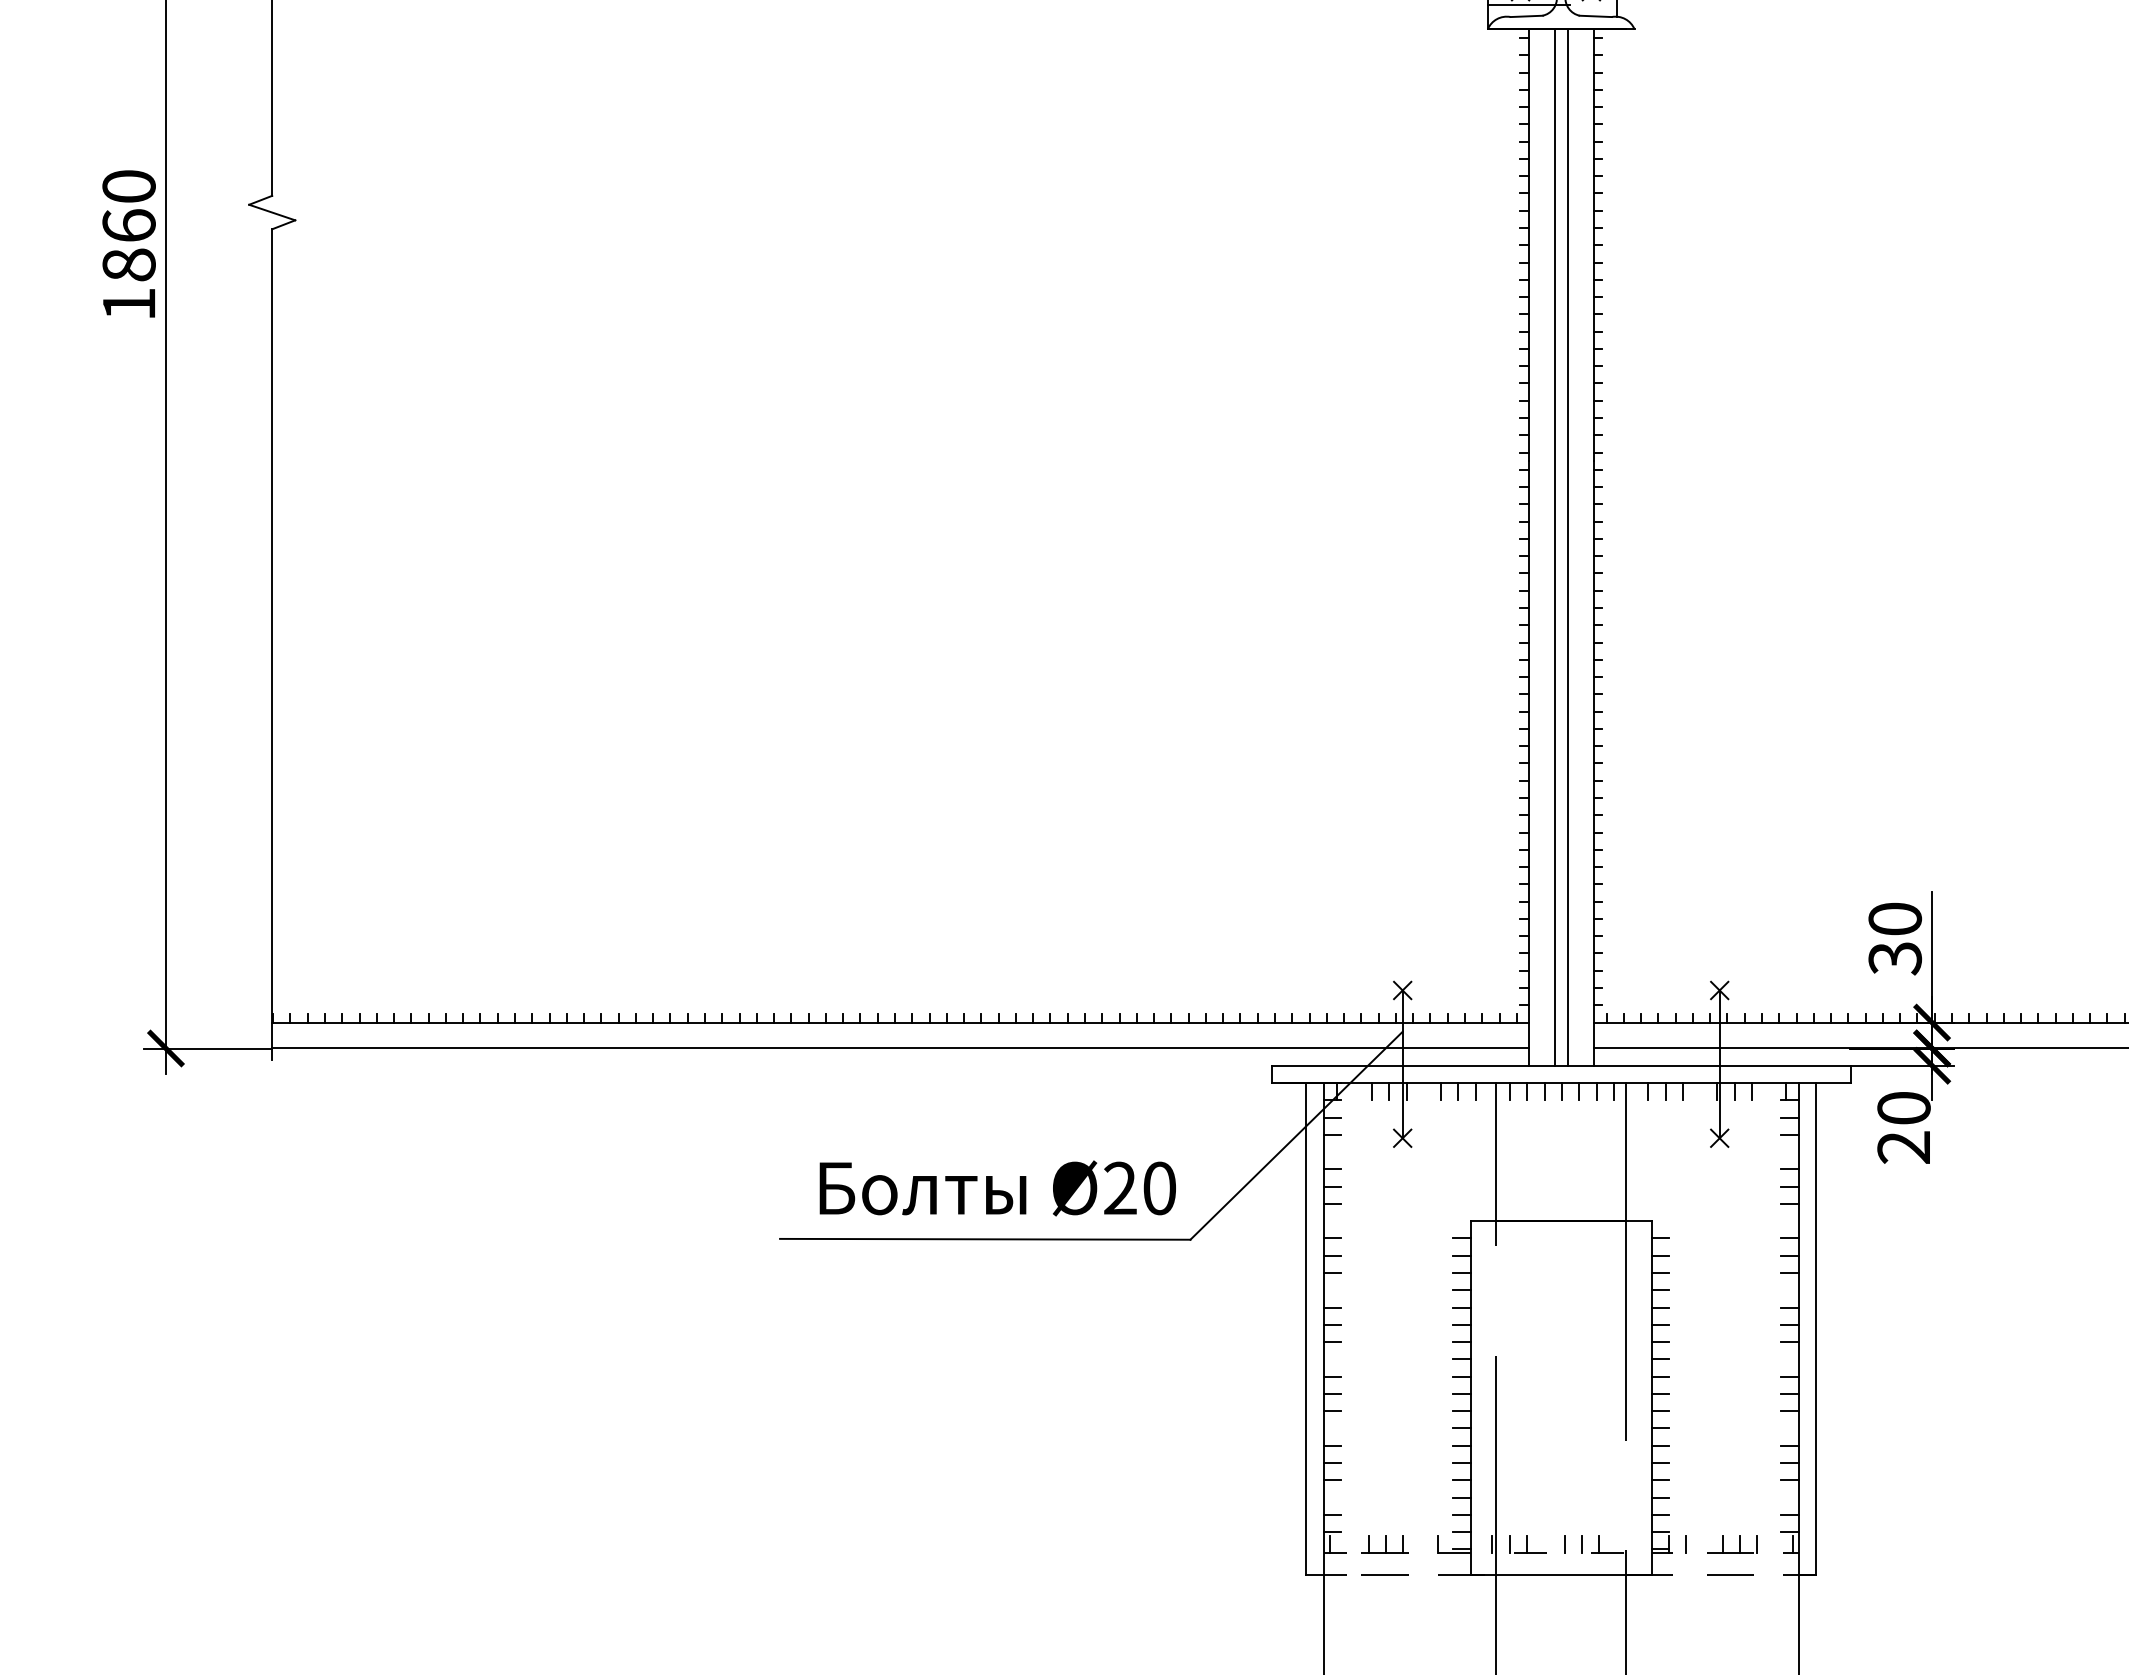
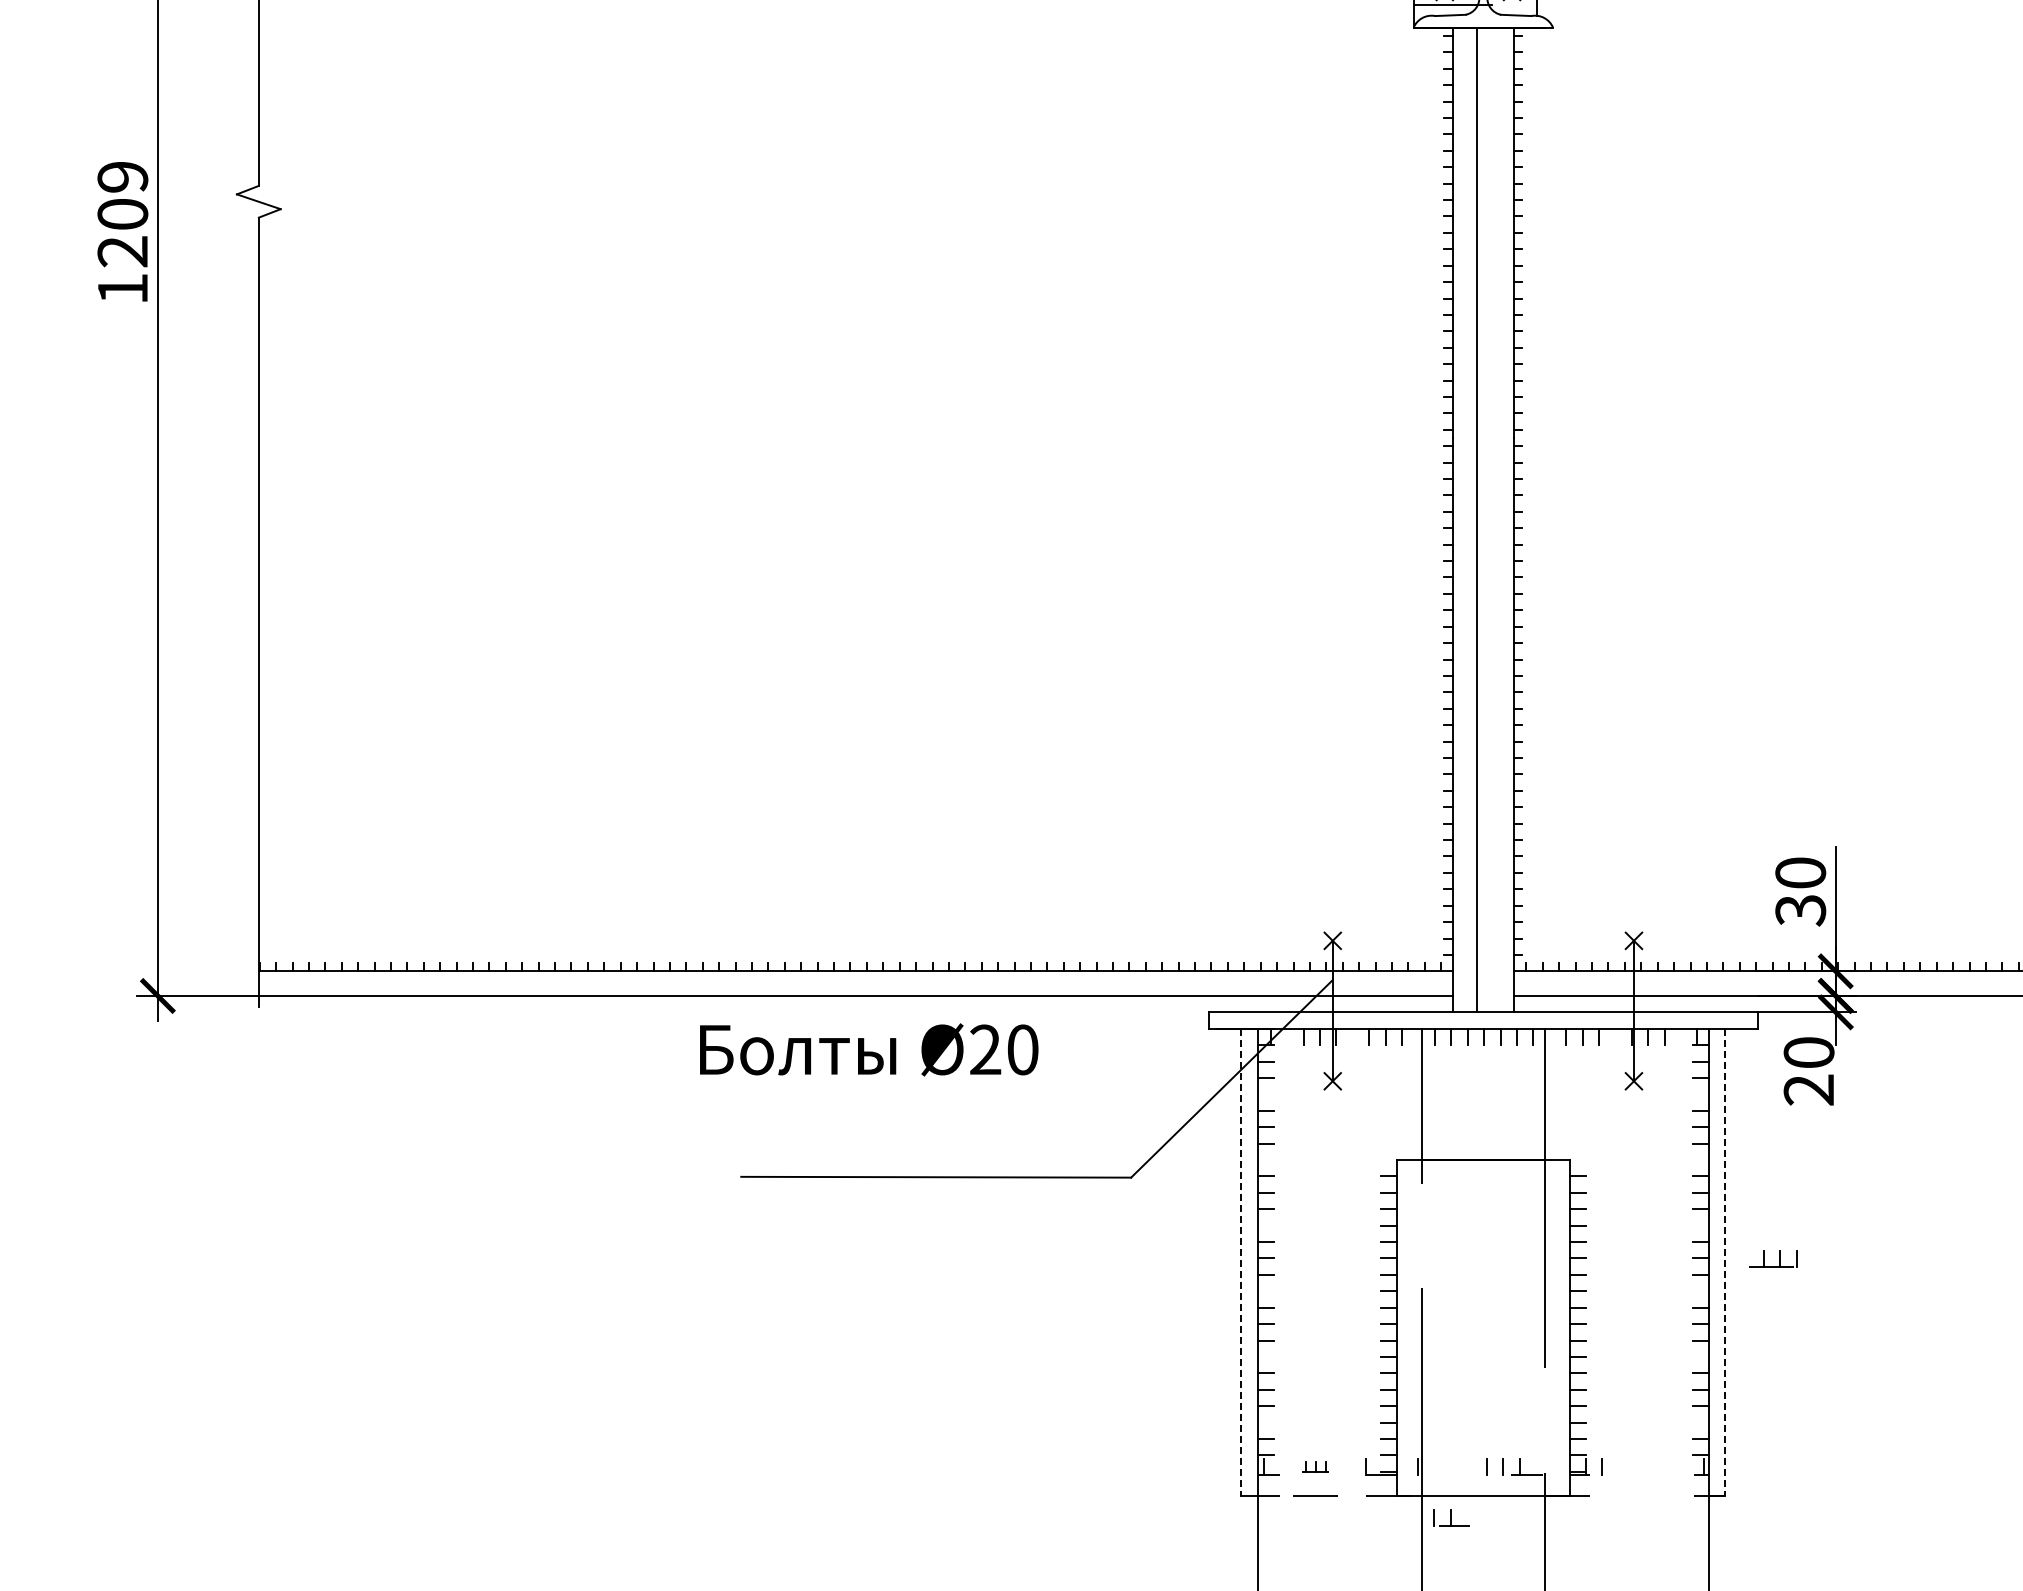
text: (128, 225) -> (122, 214), 1860 -> 1209
line: (1567, 546) -> (1489, 519), removed
text: (998, 1188) -> (869, 1049), moved
line: (1306, 1329) -> (1241, 1262), solid -> dashed
line: (1816, 1329) -> (1725, 1262), solid -> dashed
part: (1384, 1543) -> (1315, 1466), size x0.6
part: (1527, 1543) -> (1451, 1517), moved
part: (1732, 1543) -> (1773, 1258), moved
line: (1729, 1575) -> (1643, 1496), removed

